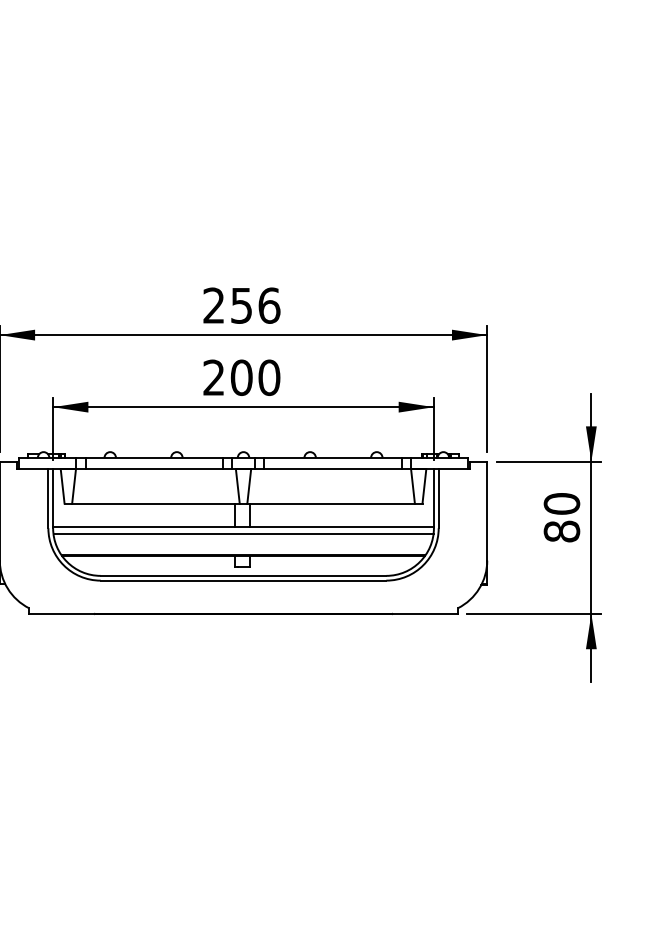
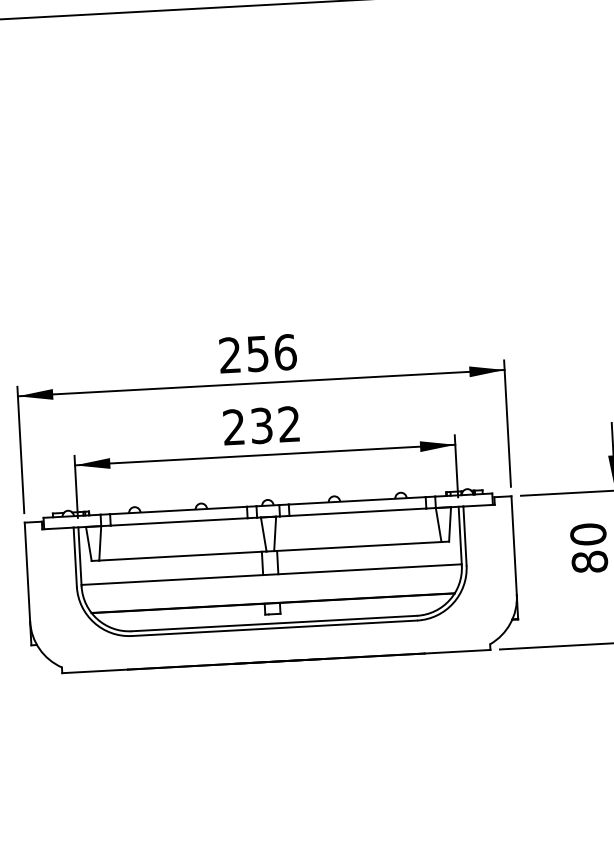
text: (255, 377) -> (275, 424), 200 -> 232
line: (243, 534) -> (272, 582), removed

